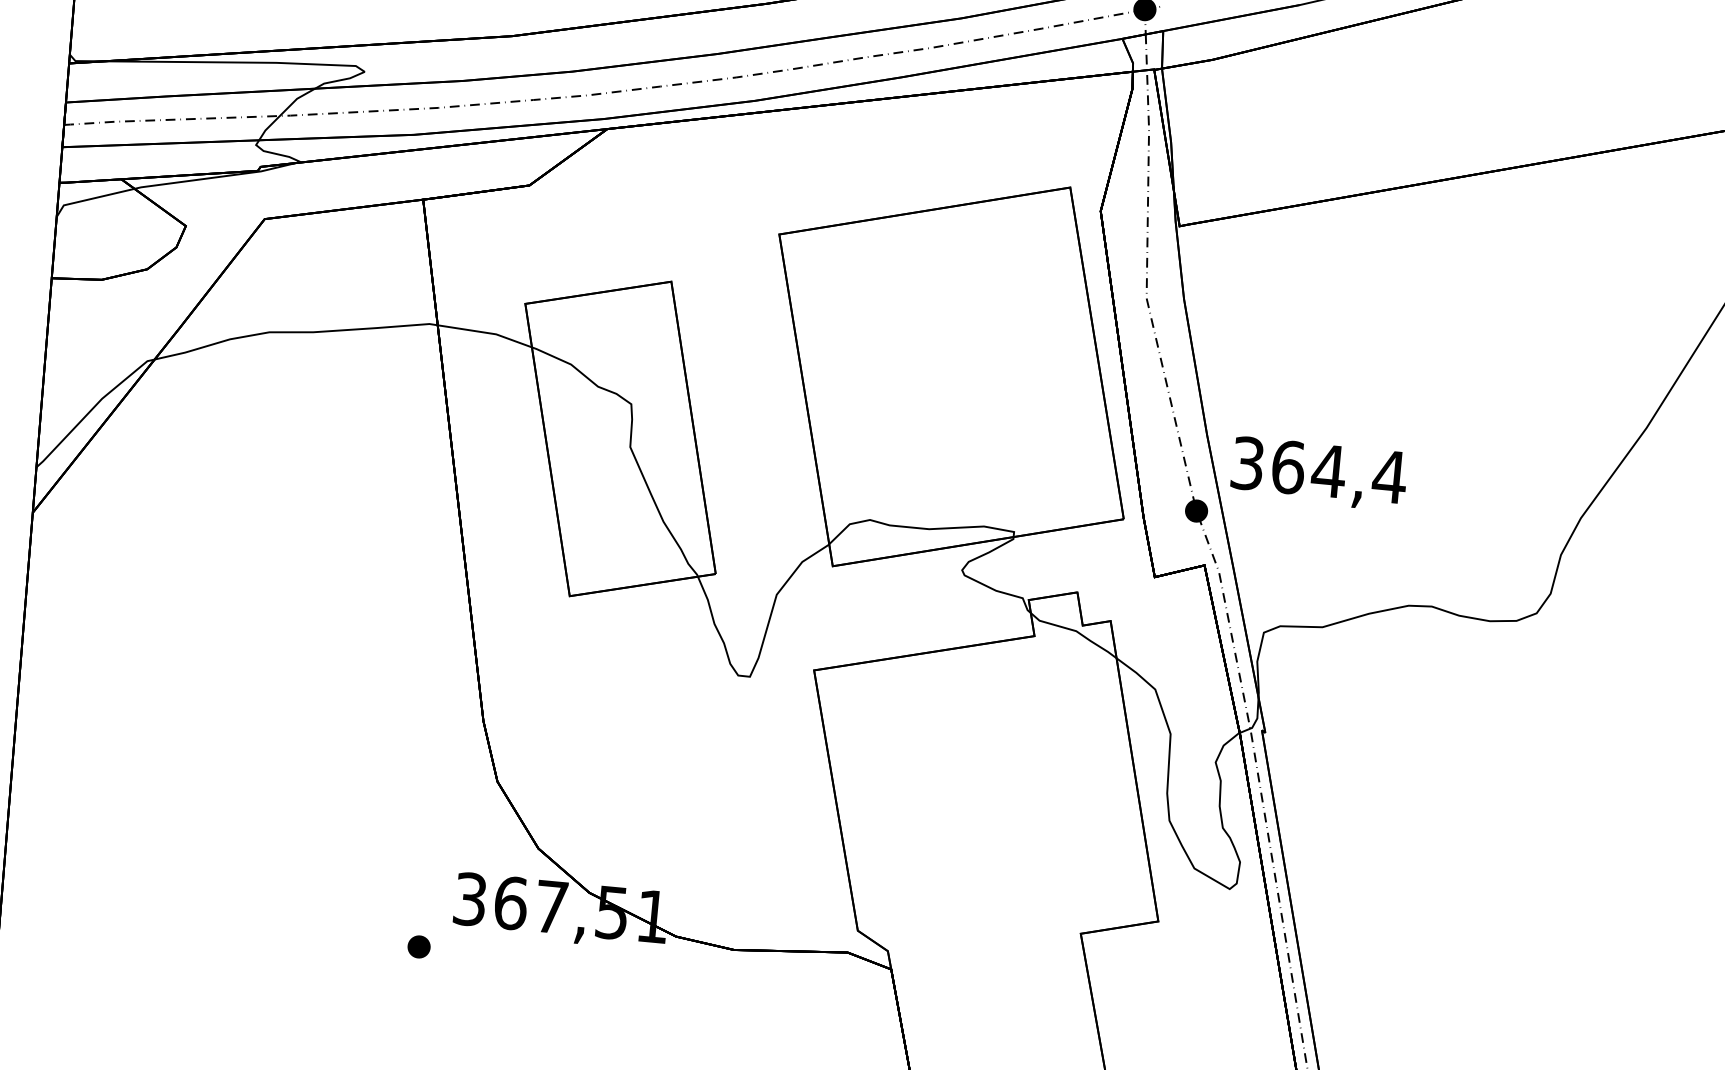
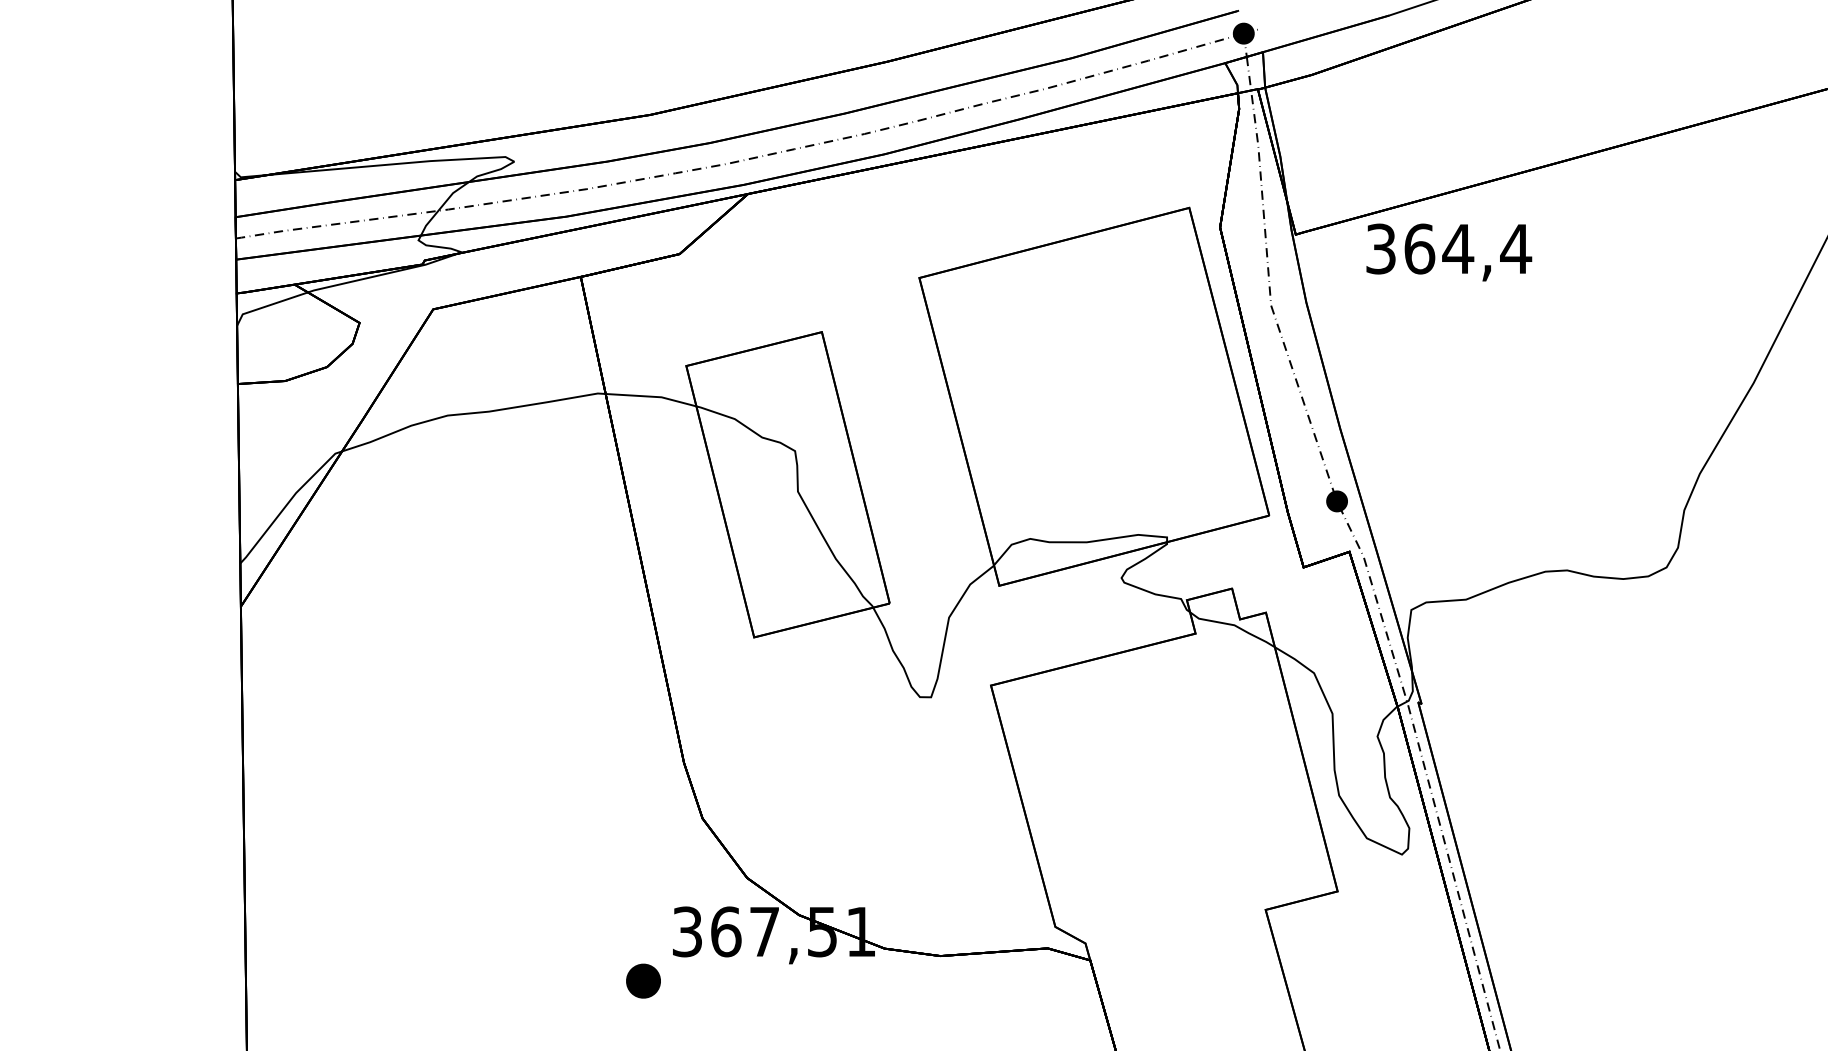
text: (1319, 473) -> (1449, 252), moved
part: (419, 947) -> (643, 981), size x1.6

